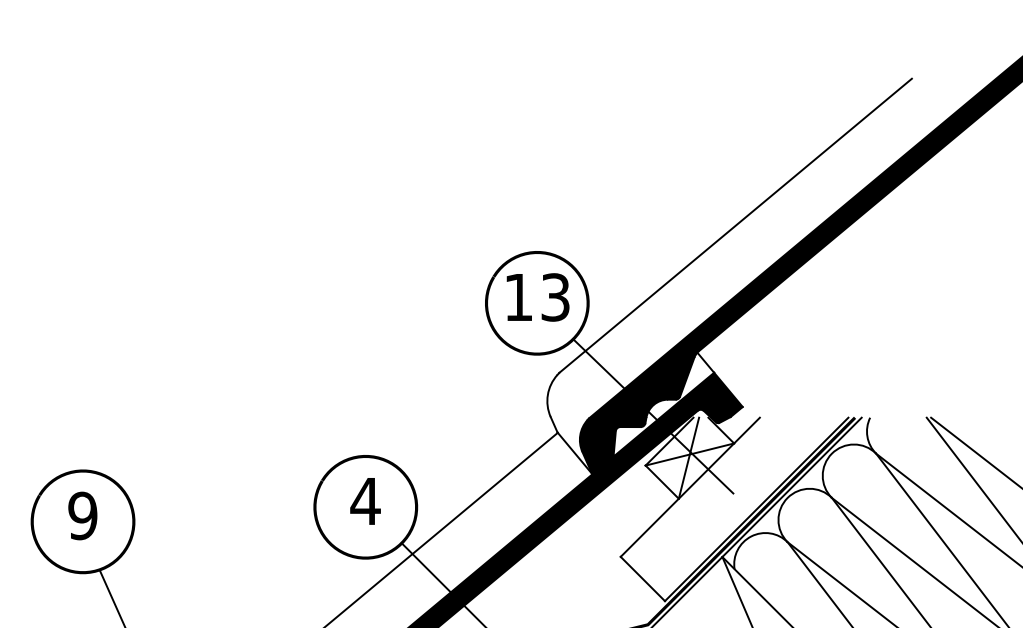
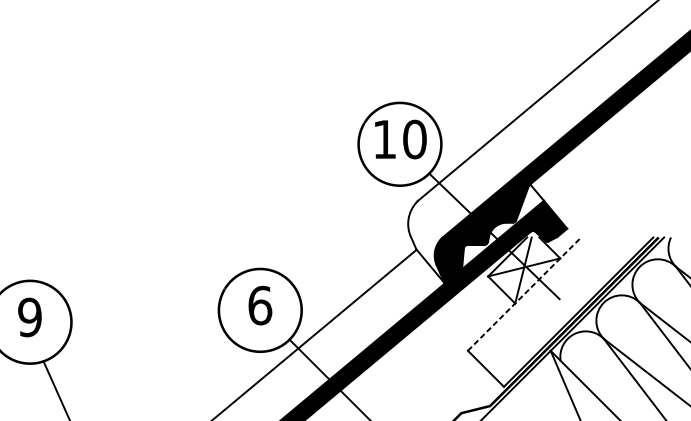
text: (555, 297) -> (414, 139), 13 -> 10
line: (690, 486) -> (524, 293), solid -> dashed
text: (365, 501) -> (260, 305), 4 -> 6

